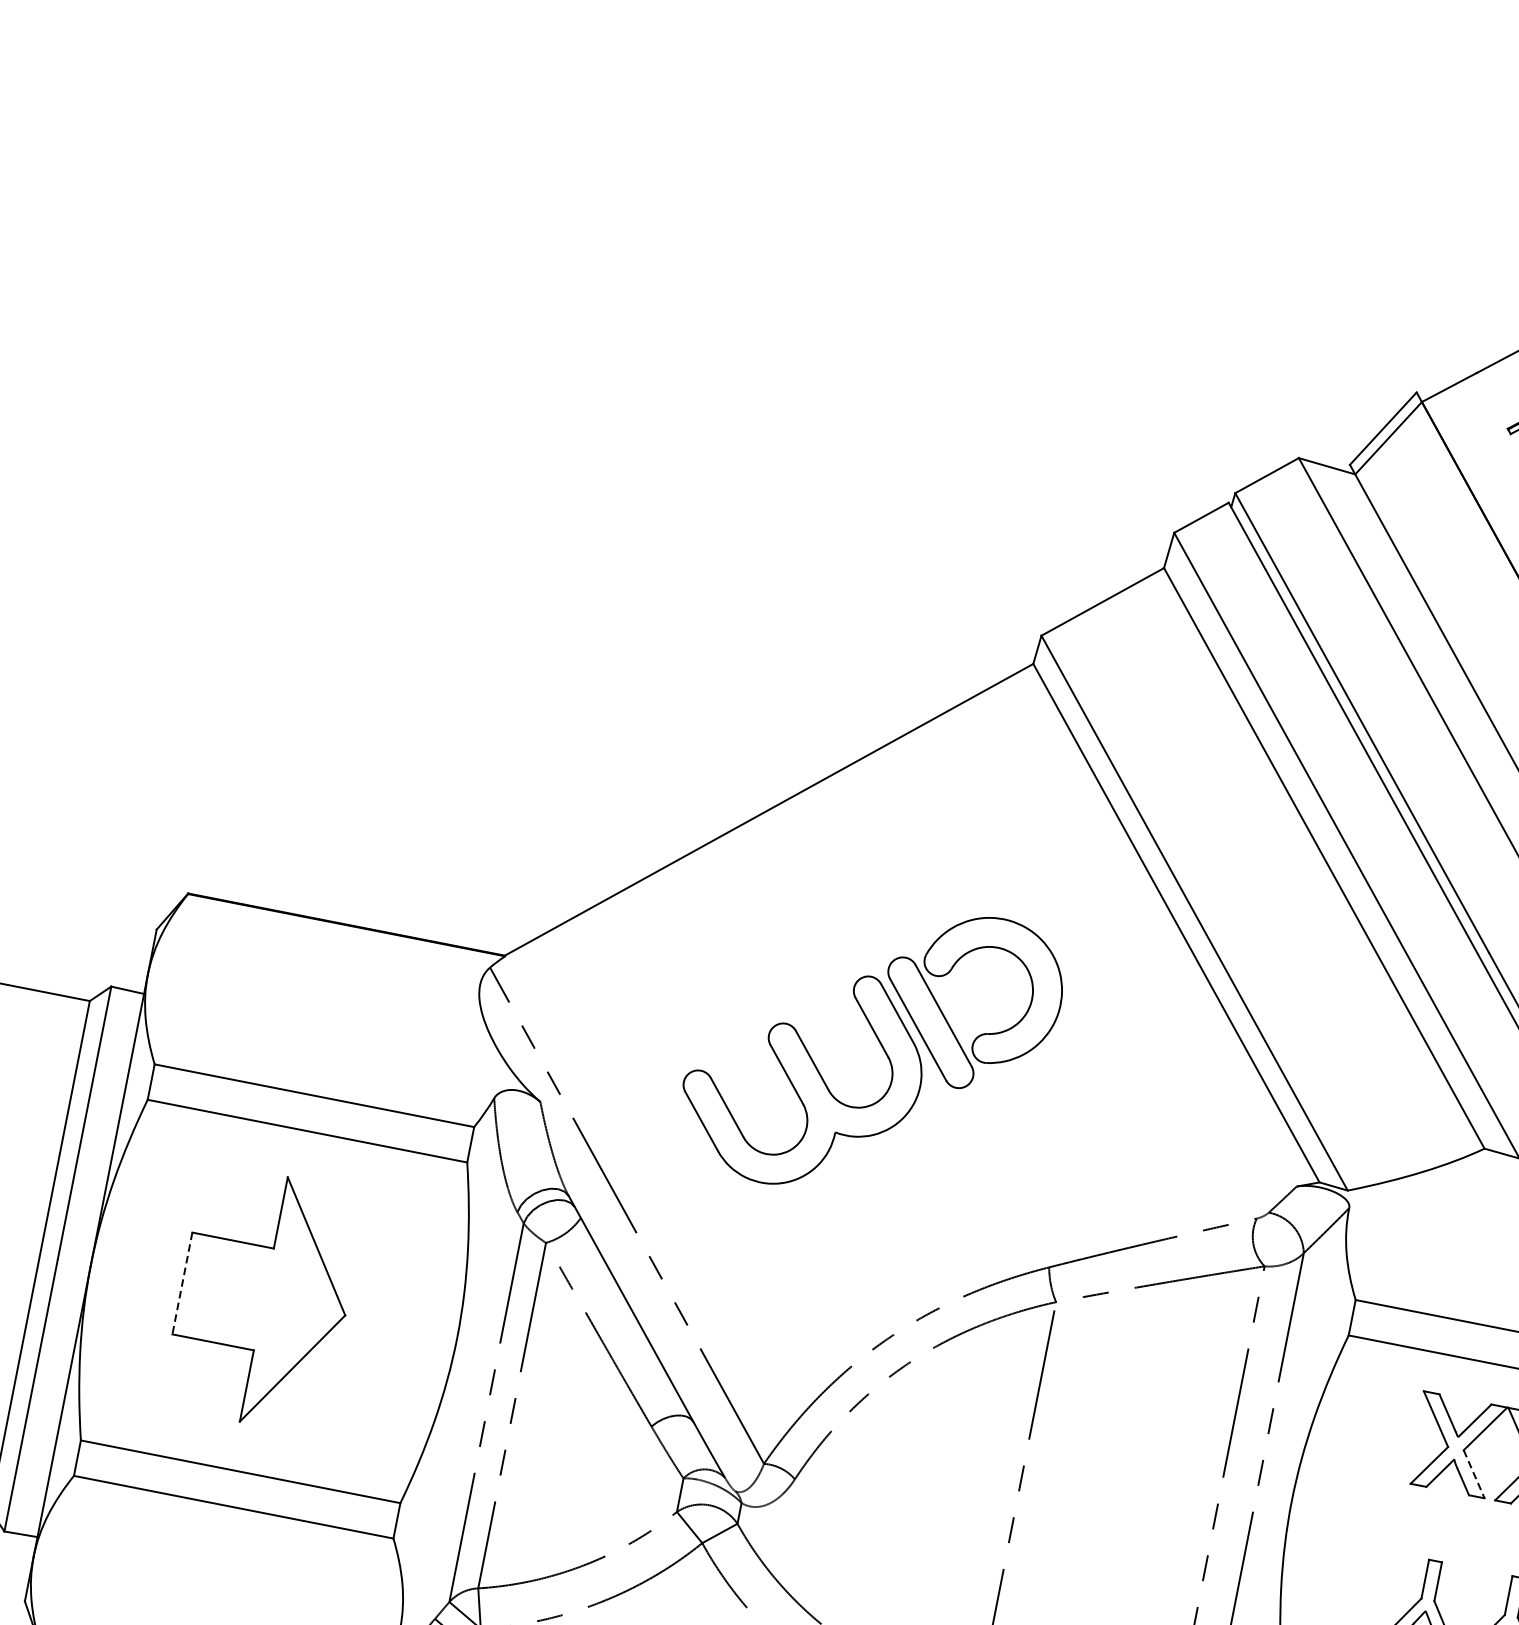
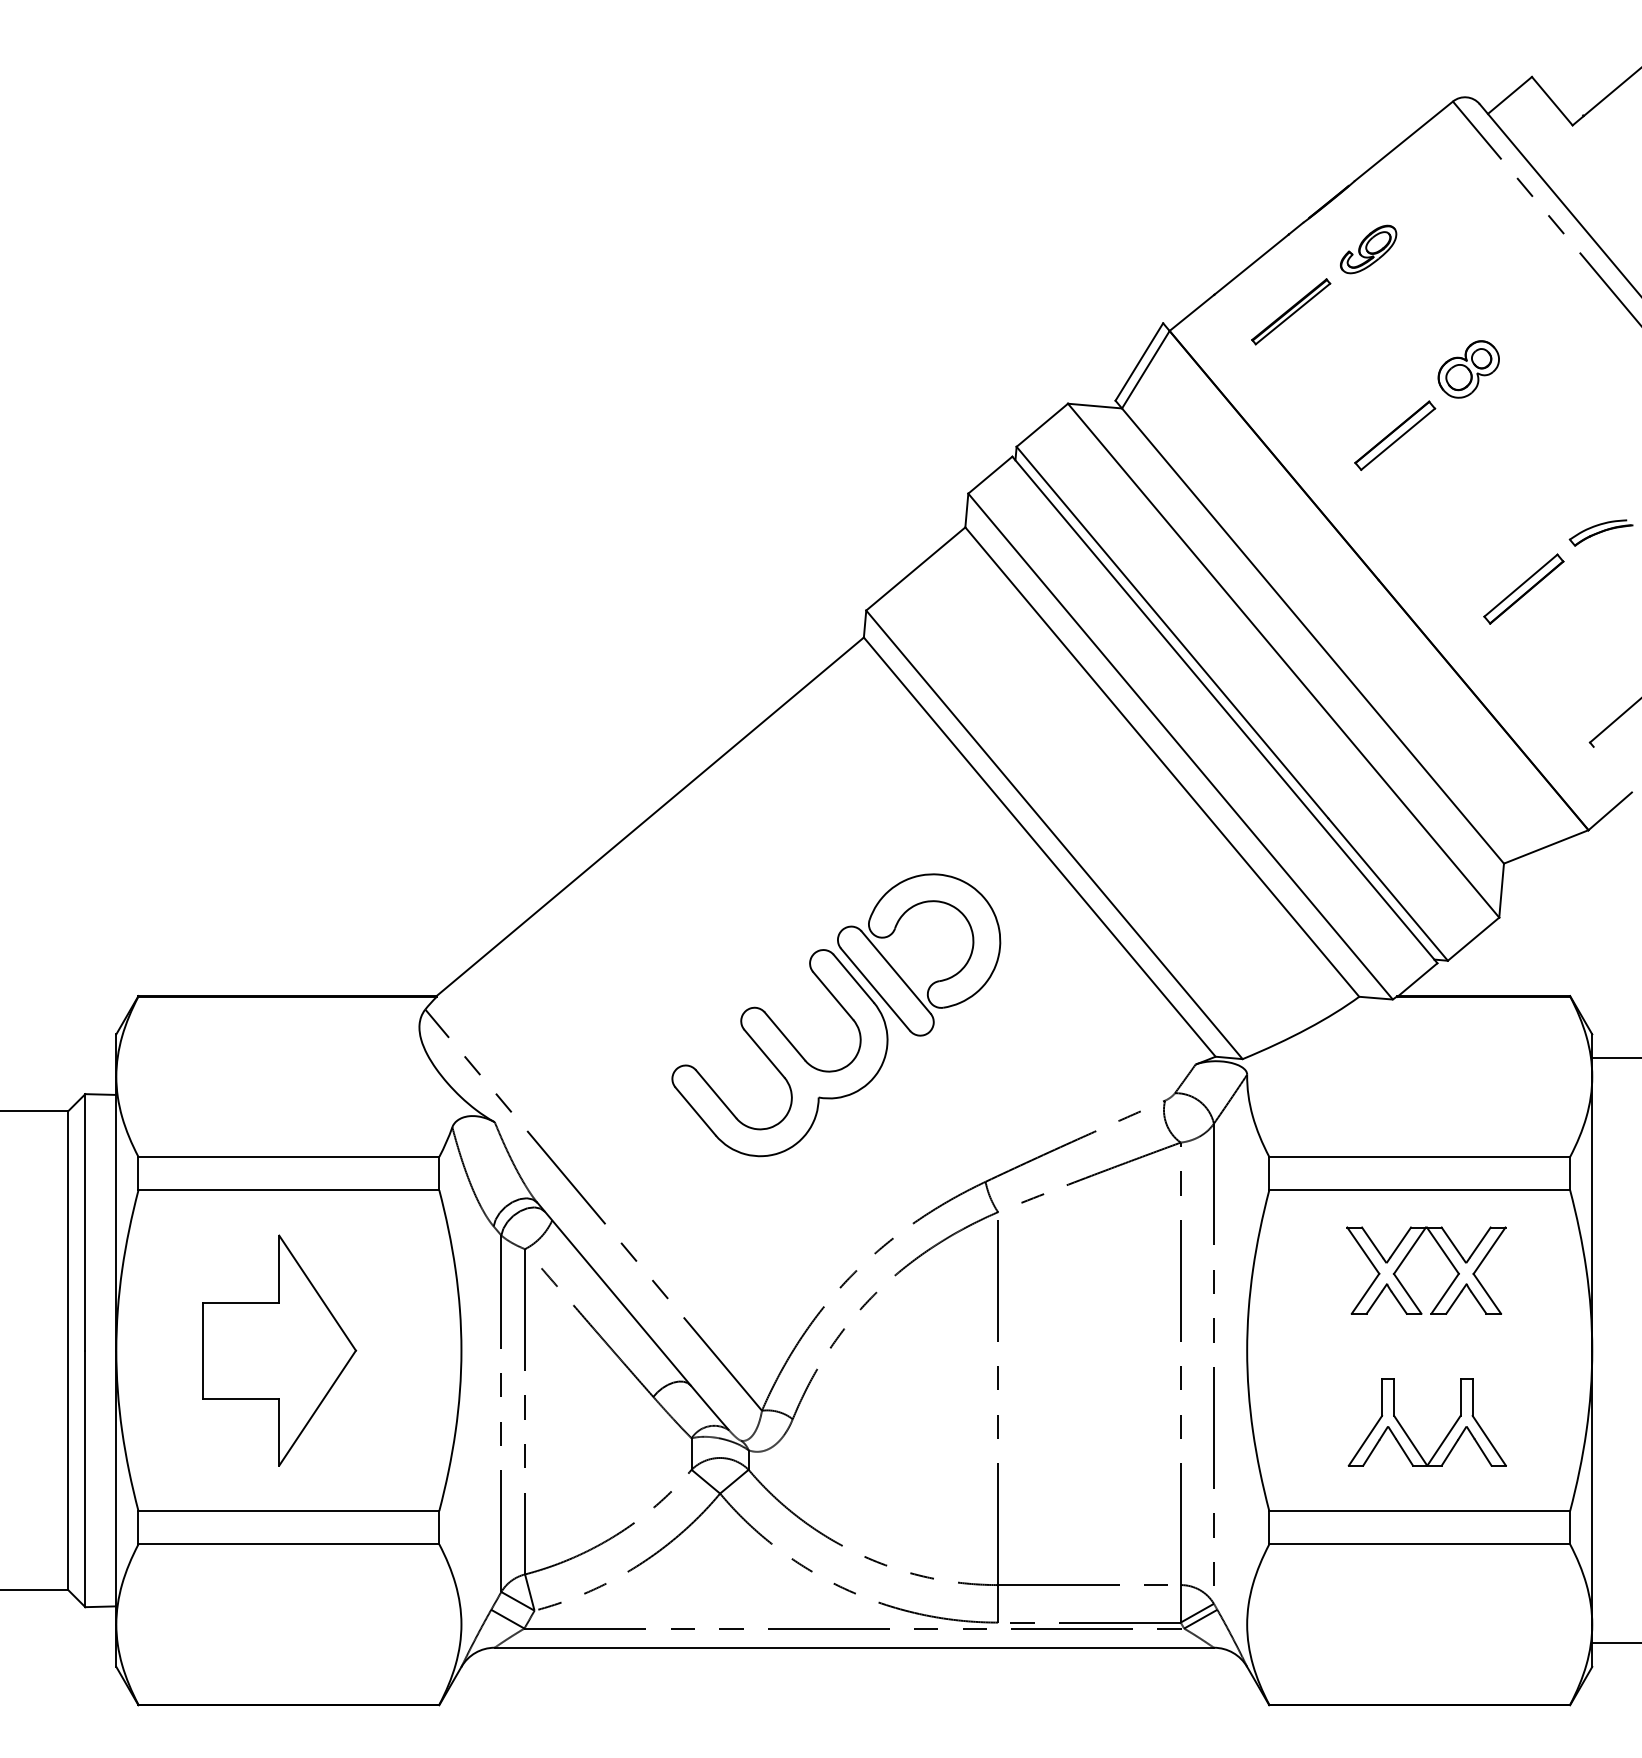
part: (879, 1042) -> (842, 1008), moved
line: (182, 1283) -> (202, 1350), dashed -> solid
line: (1474, 1475) -> (1408, 1294), dashed -> solid

